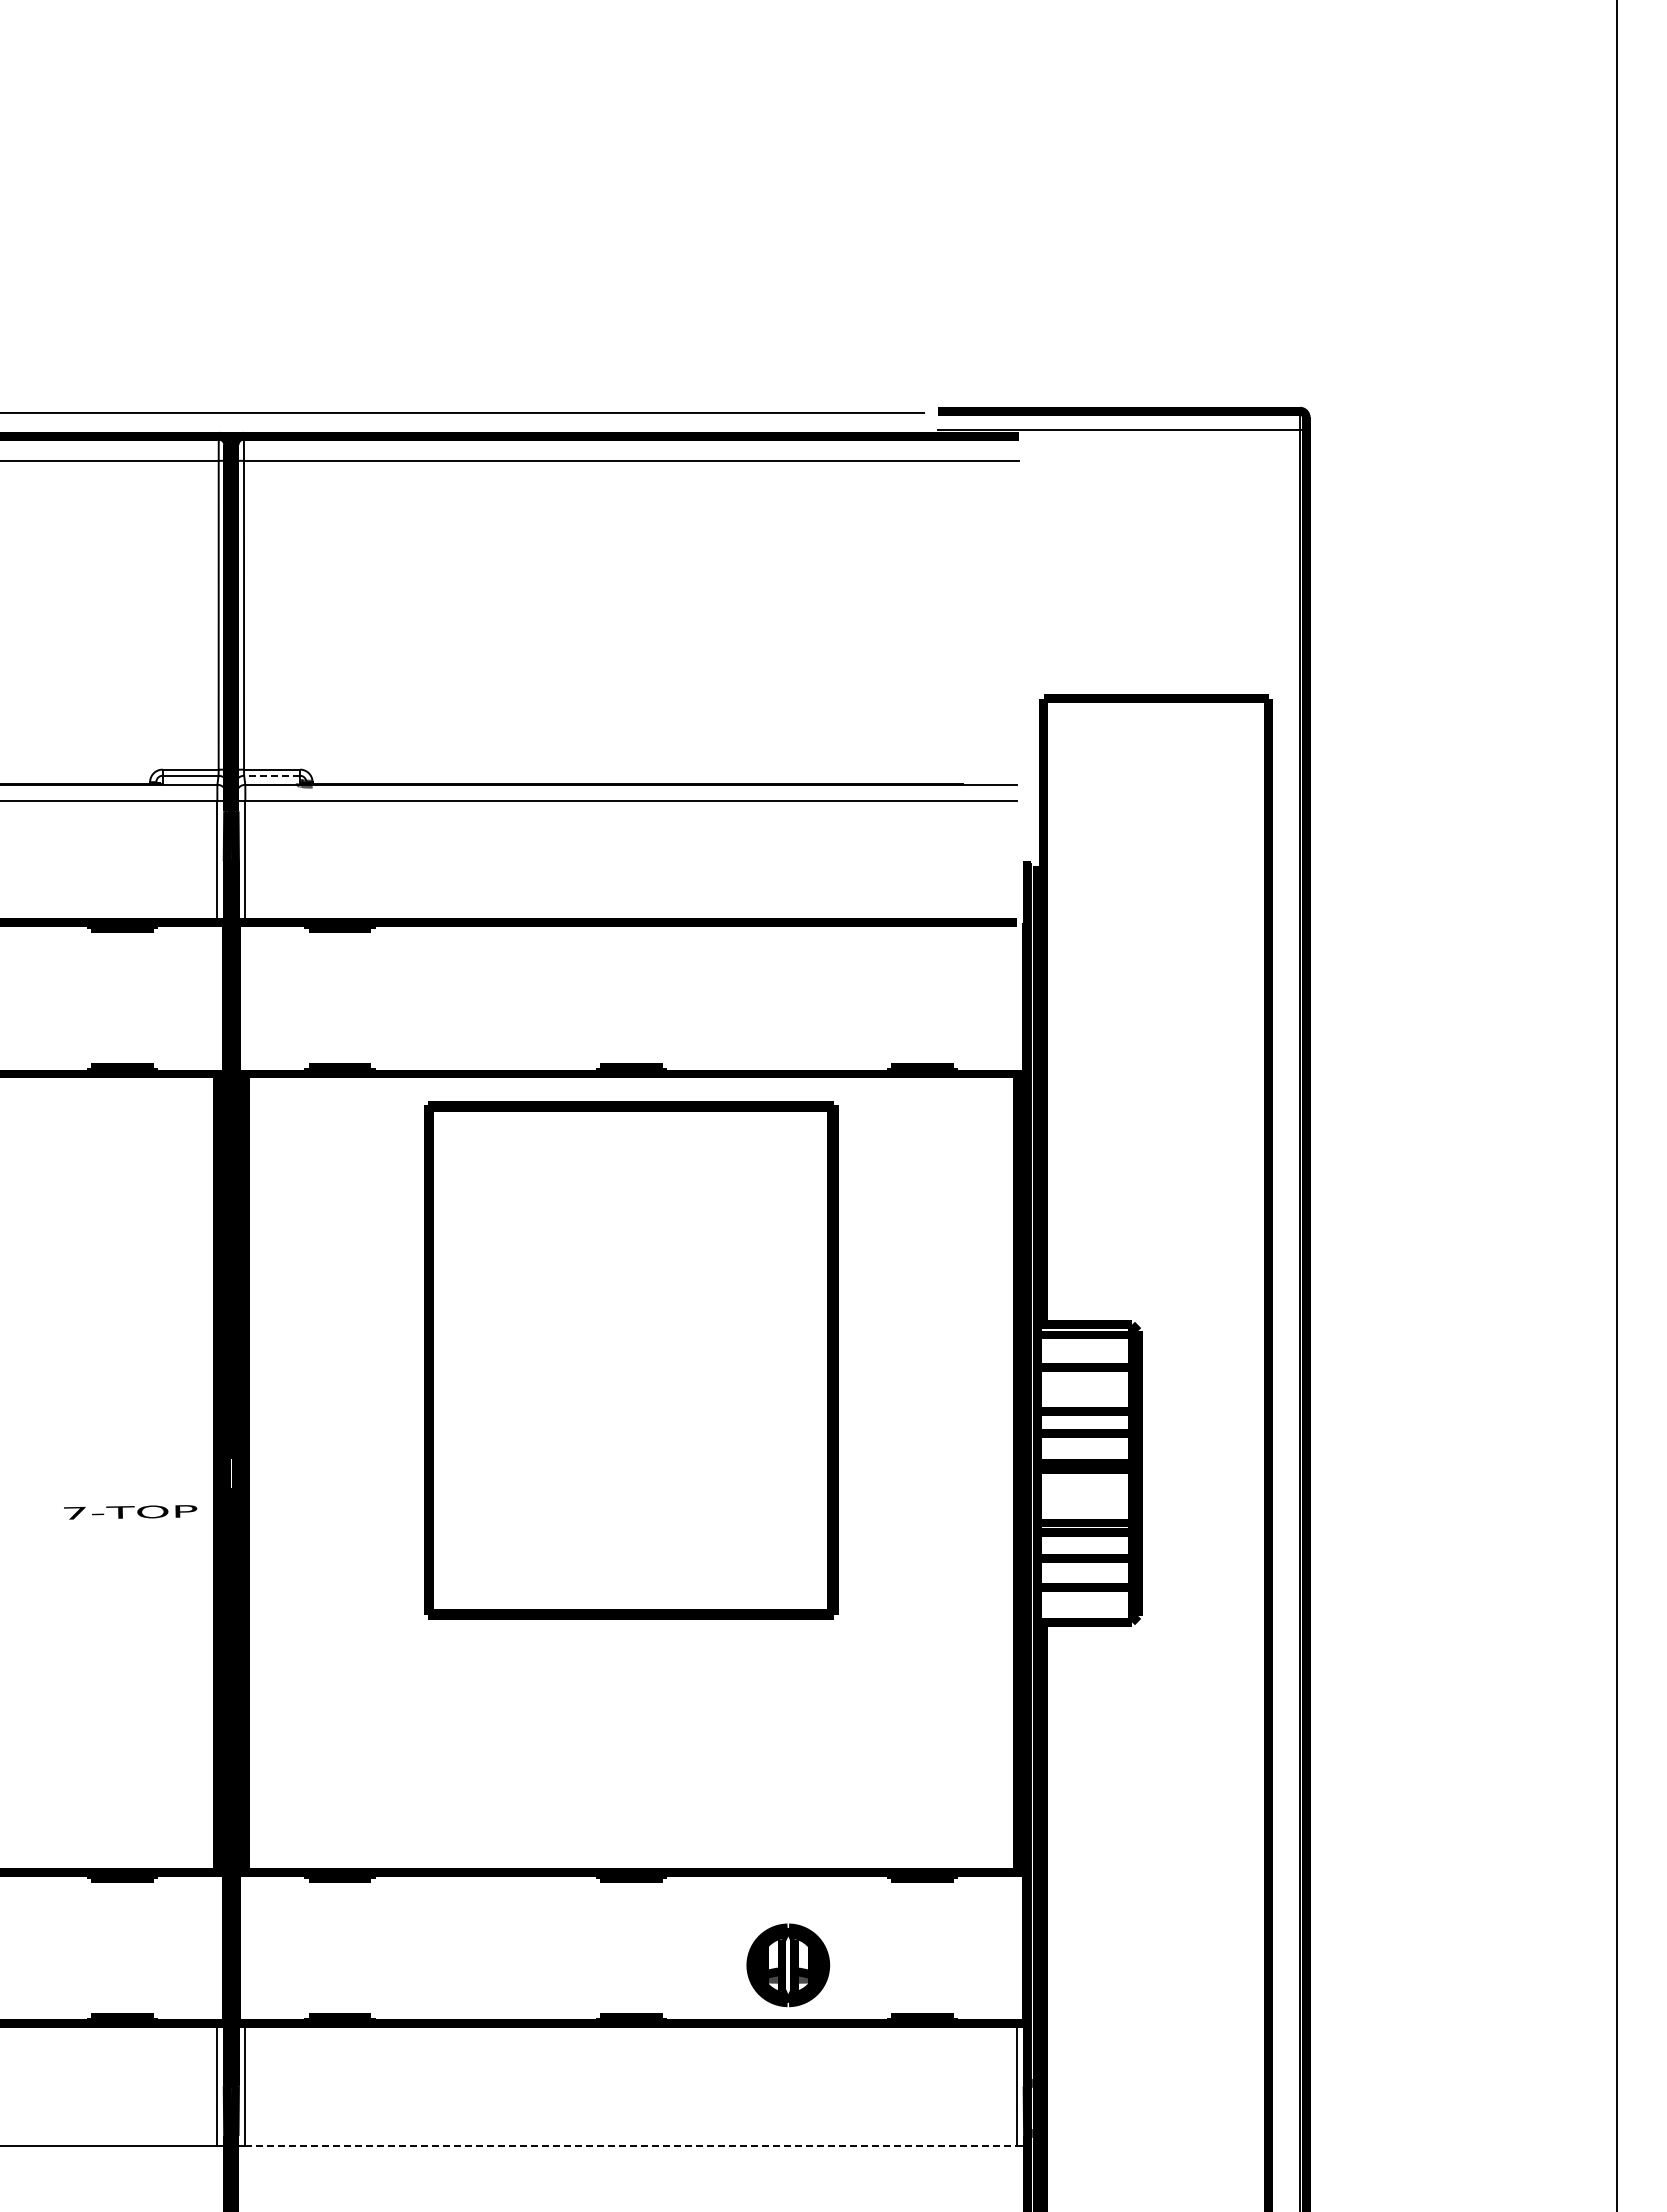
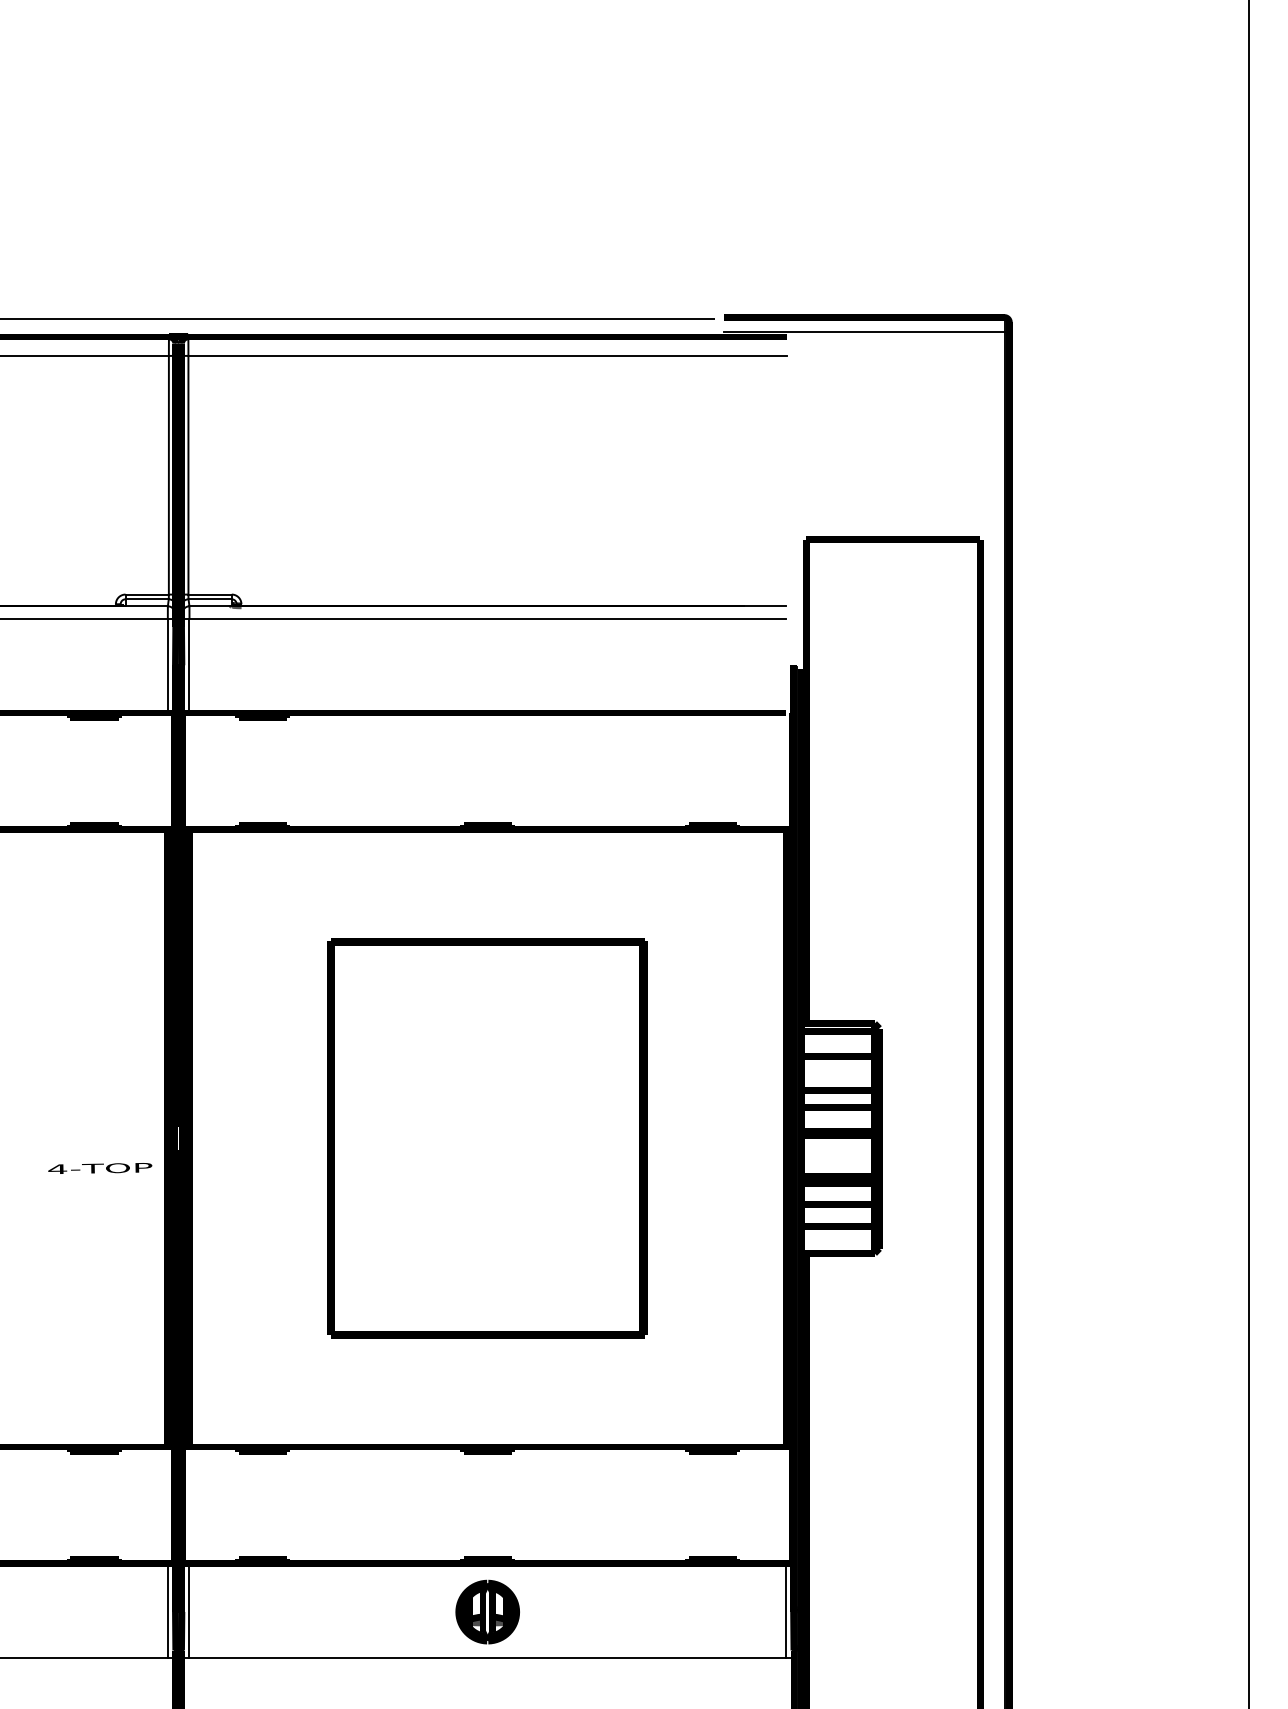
line: (272, 775) -> (210, 599), dashed -> solid
part: (631, 1360) -> (487, 1138), moved
text: (74, 1512) -> (57, 1168), 7-TOP -> 4-TOP
part: (788, 1965) -> (487, 1612), moved
line: (631, 2145) -> (487, 1657), dashed -> solid

